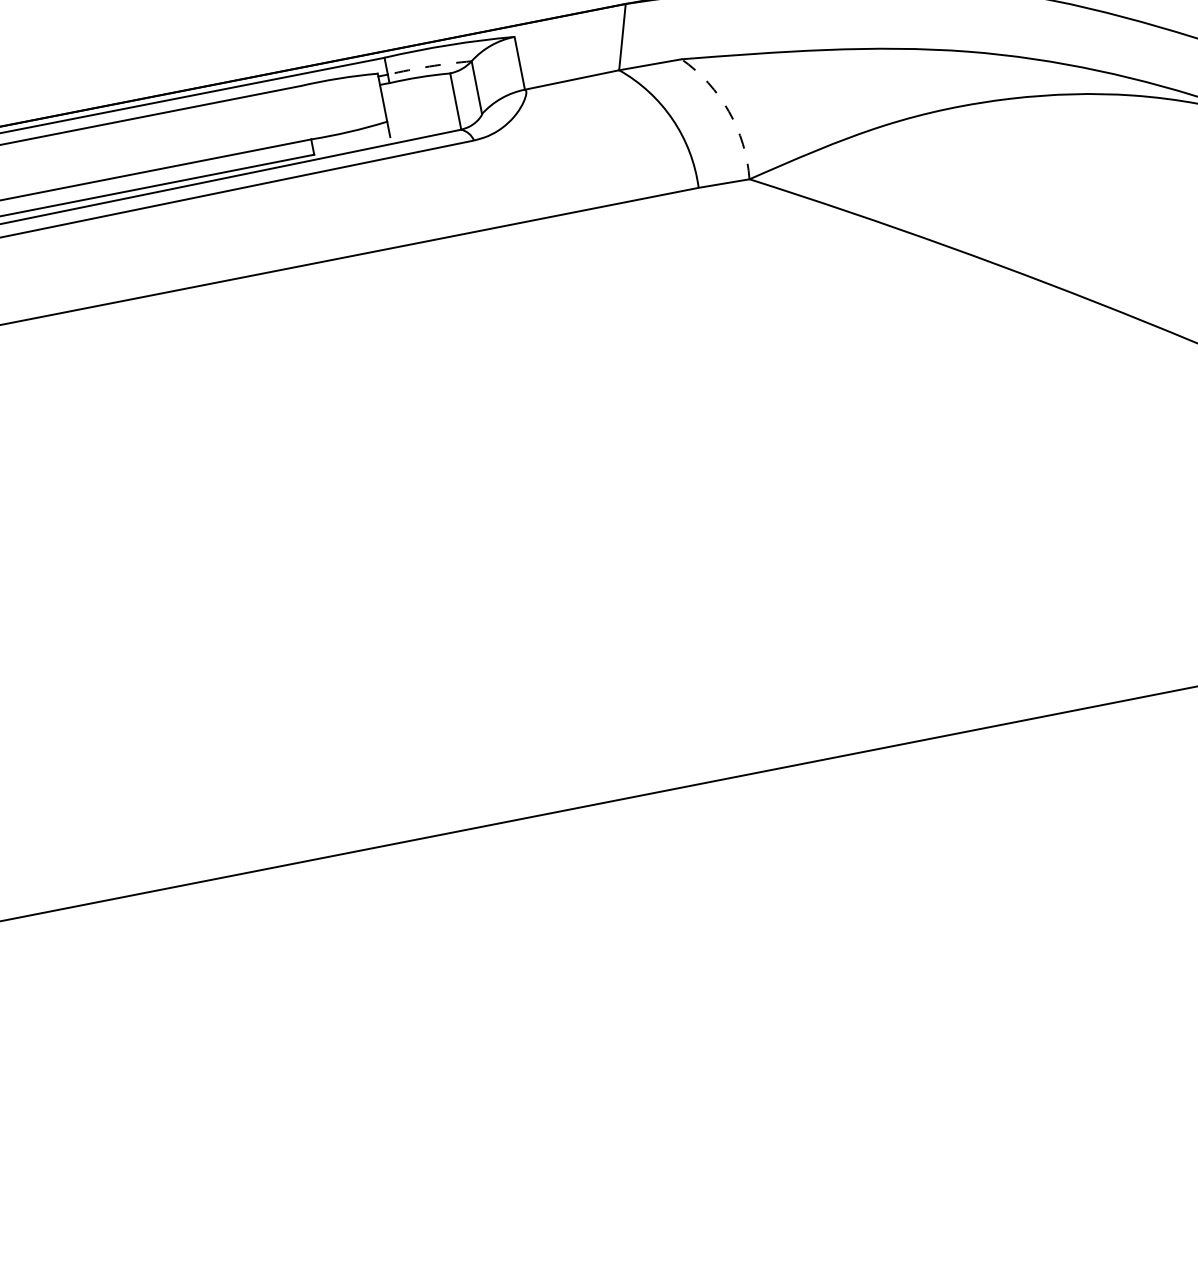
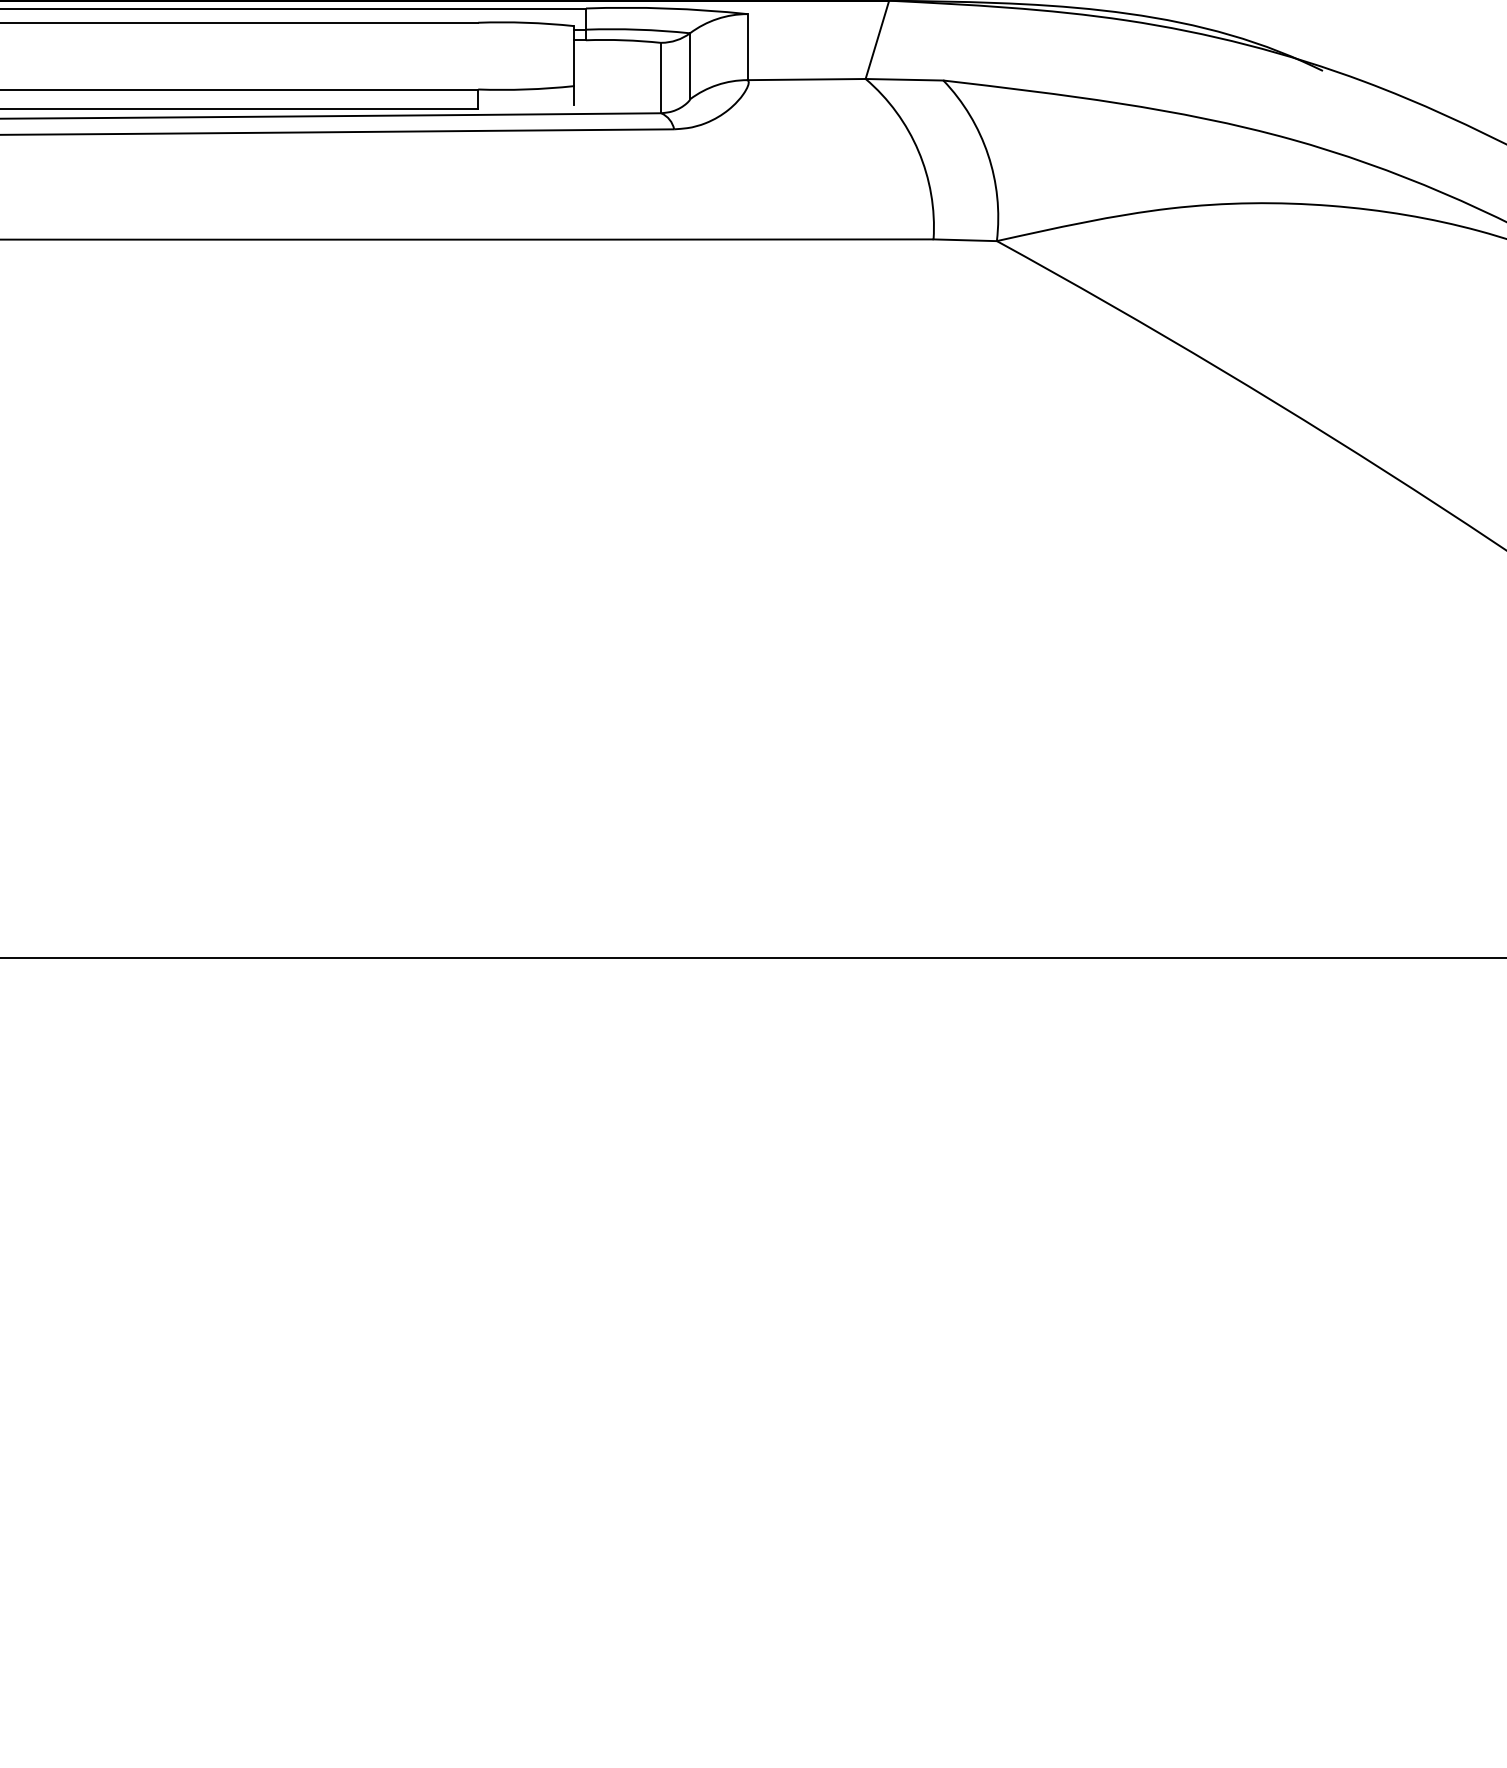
arc: (429, 66) -> (638, 29), dashed -> solid
arc: (729, 111) -> (988, 154), dashed -> solid

